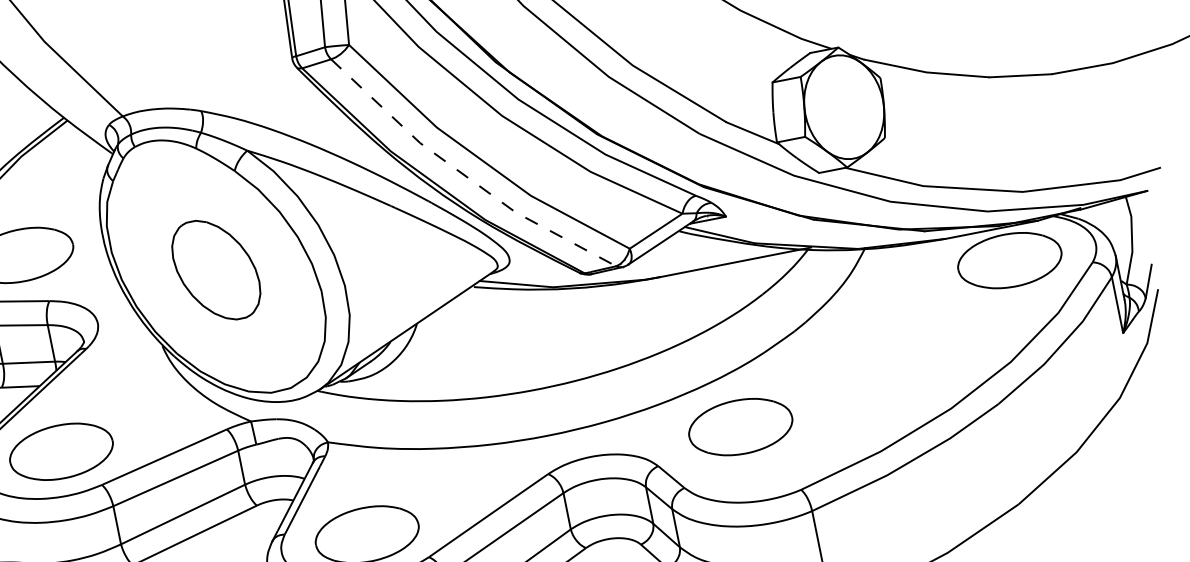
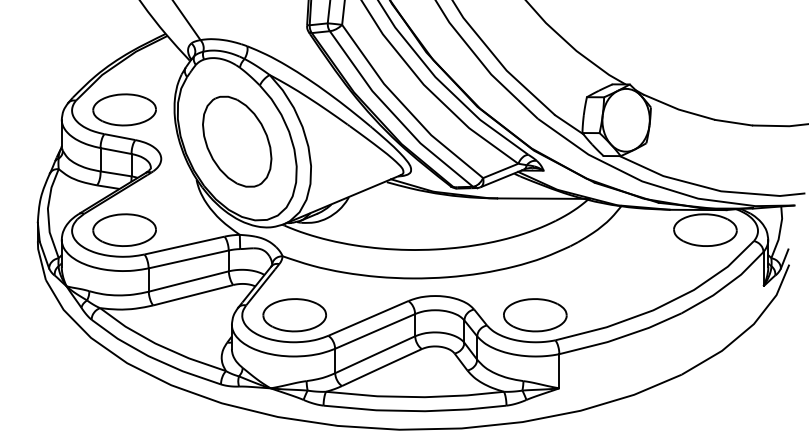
line: (464, 175) -> (394, 115), dashed -> solid
part: (216, 269) -> (237, 141), size x1.43
part: (741, 427) -> (535, 315), moved

